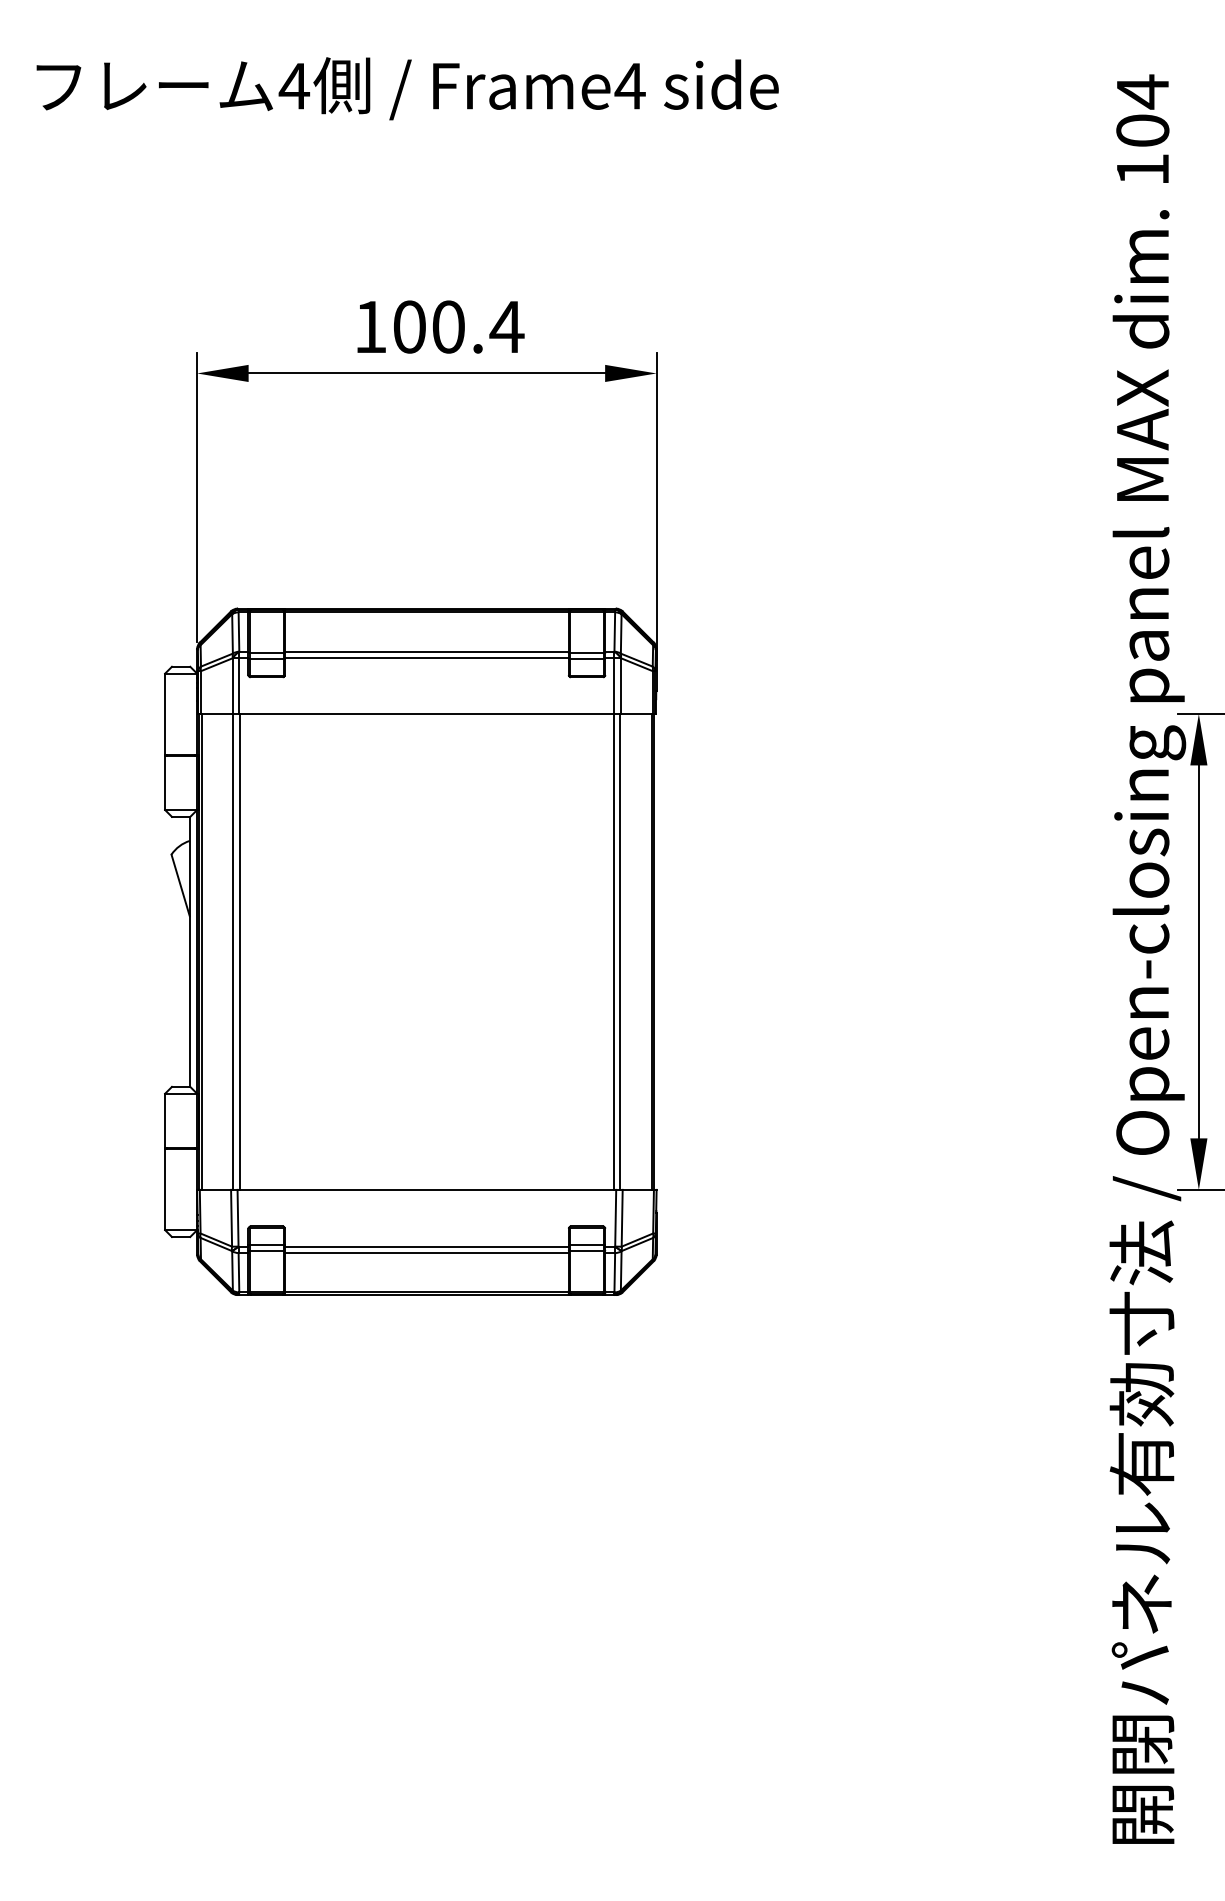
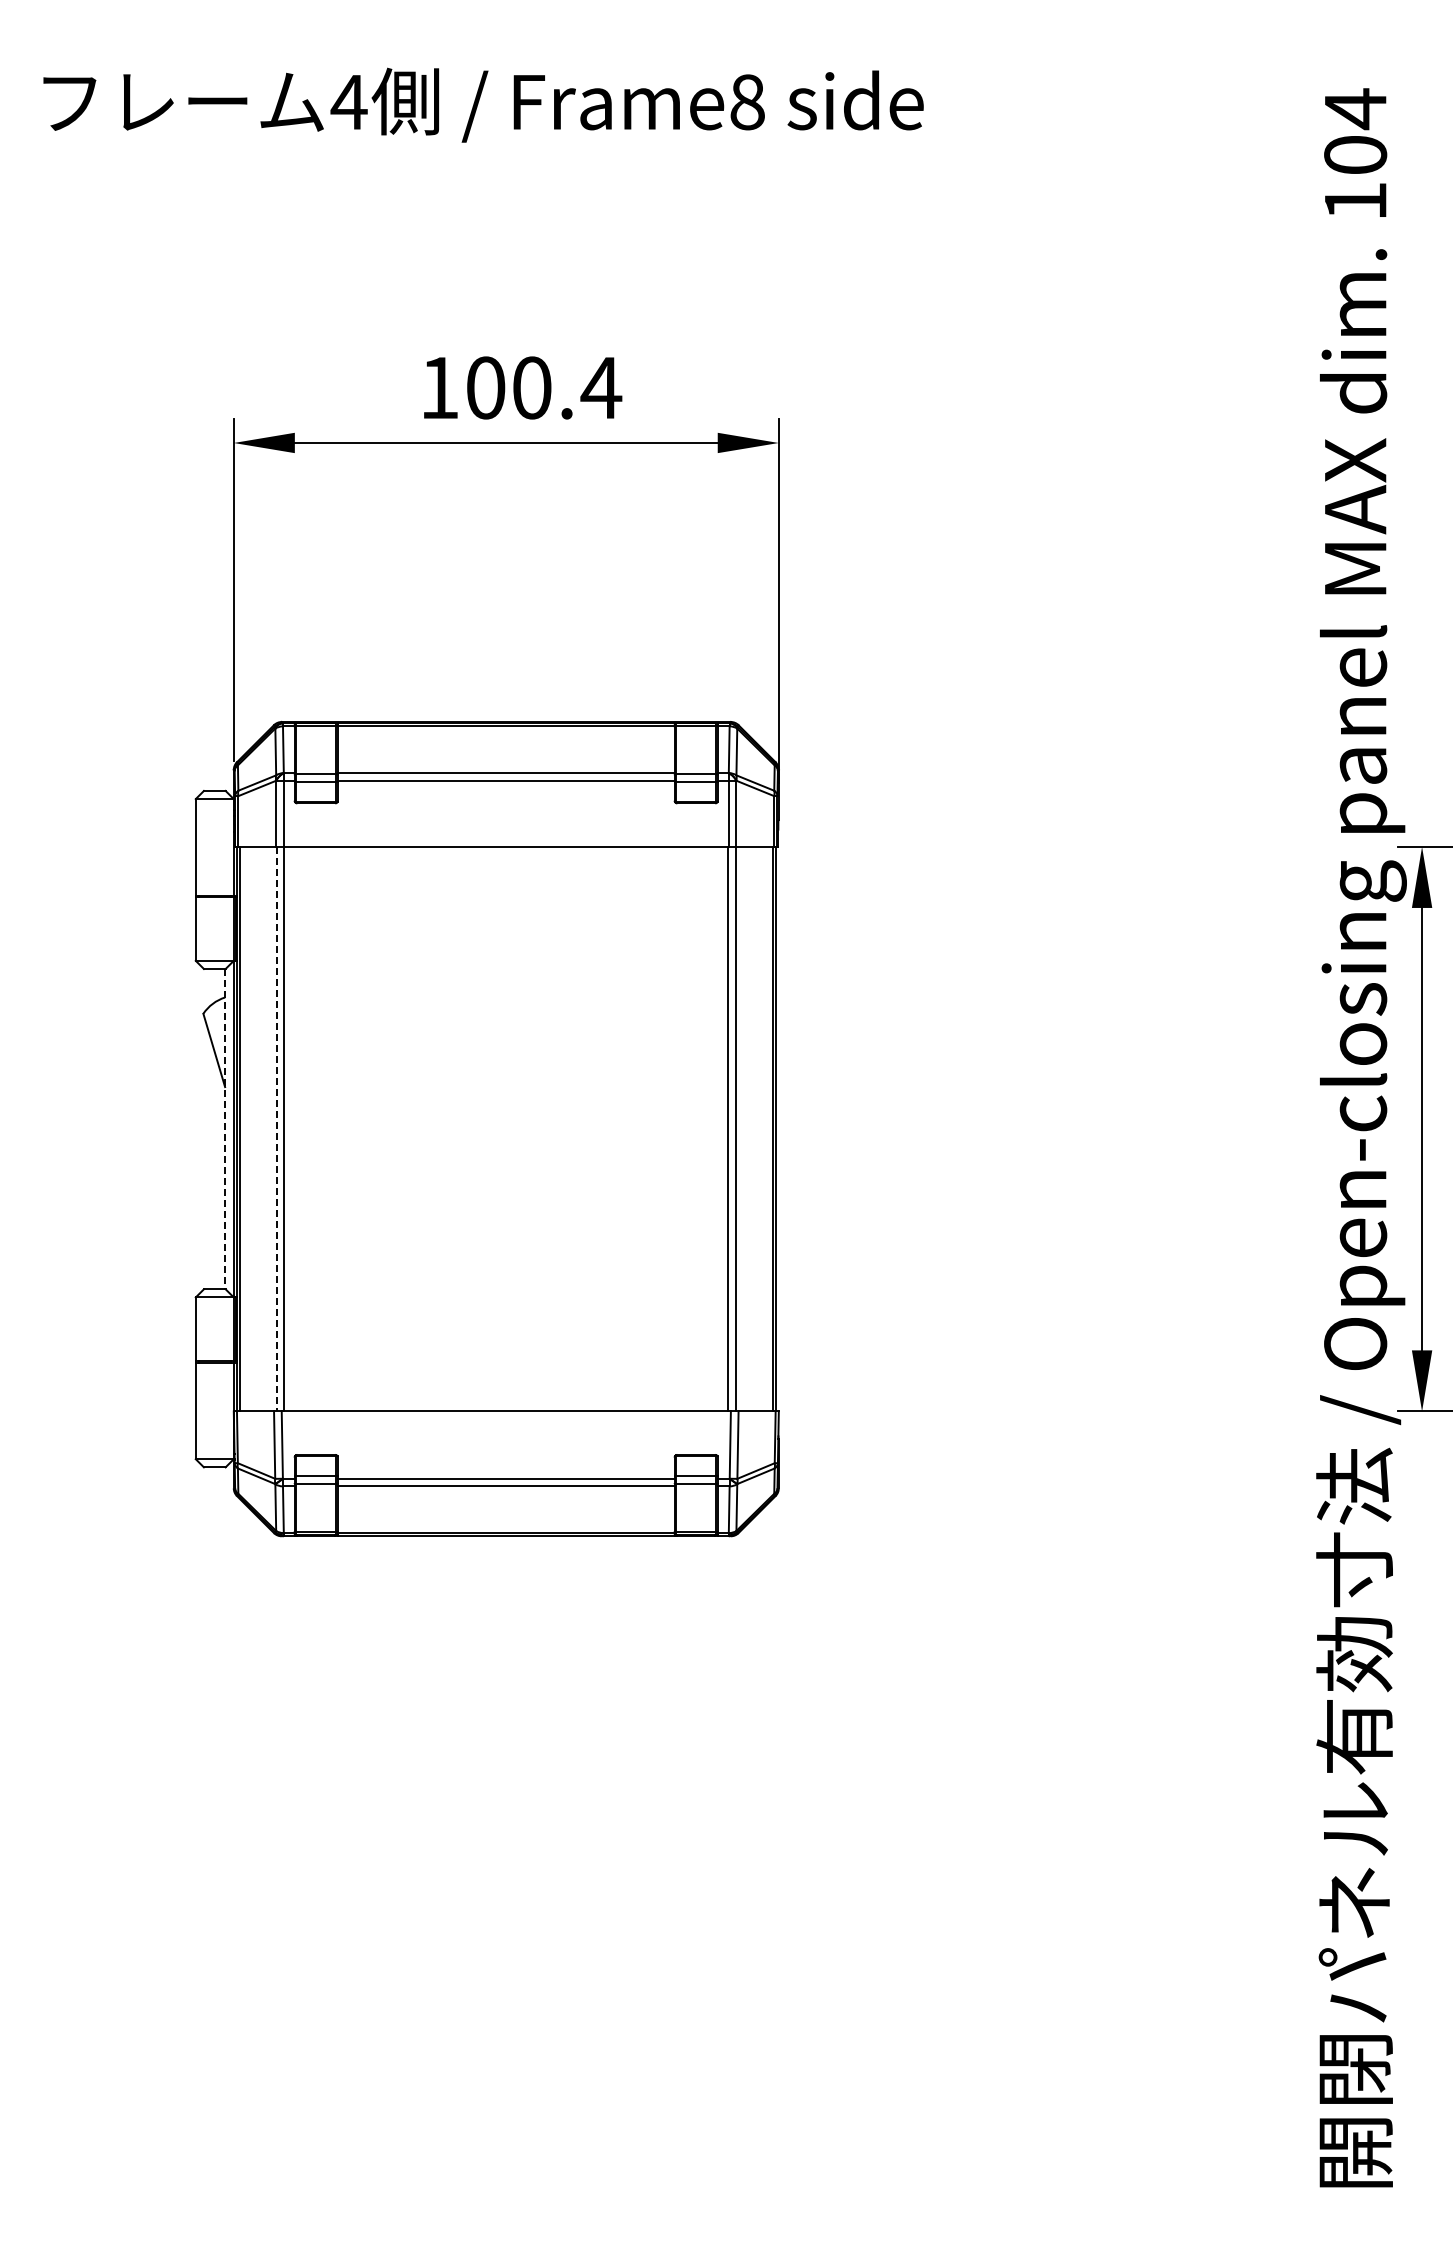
text: (629, 86) -> (746, 102), Frame4 -> Frame8
line: (190, 952) -> (225, 1129), solid -> dashed
line: (233, 952) -> (276, 1129), solid -> dashed

